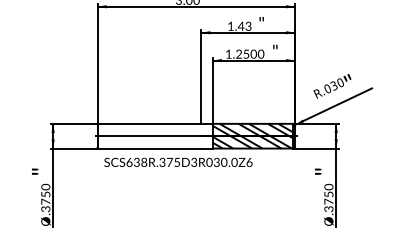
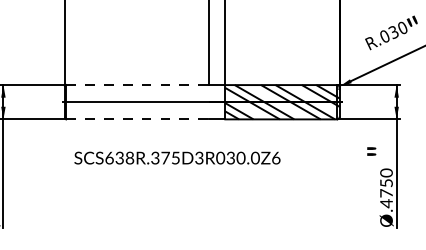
line: (150, 123) -> (138, 84), solid -> dashed
line: (150, 148) -> (138, 119), solid -> dashed
text: (178, 161) -> (177, 156), moved
text: (328, 208) -> (385, 202), .3750 -> .4750

